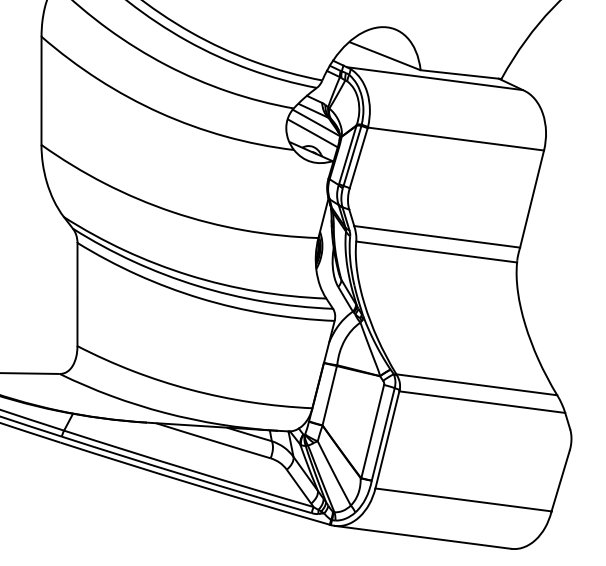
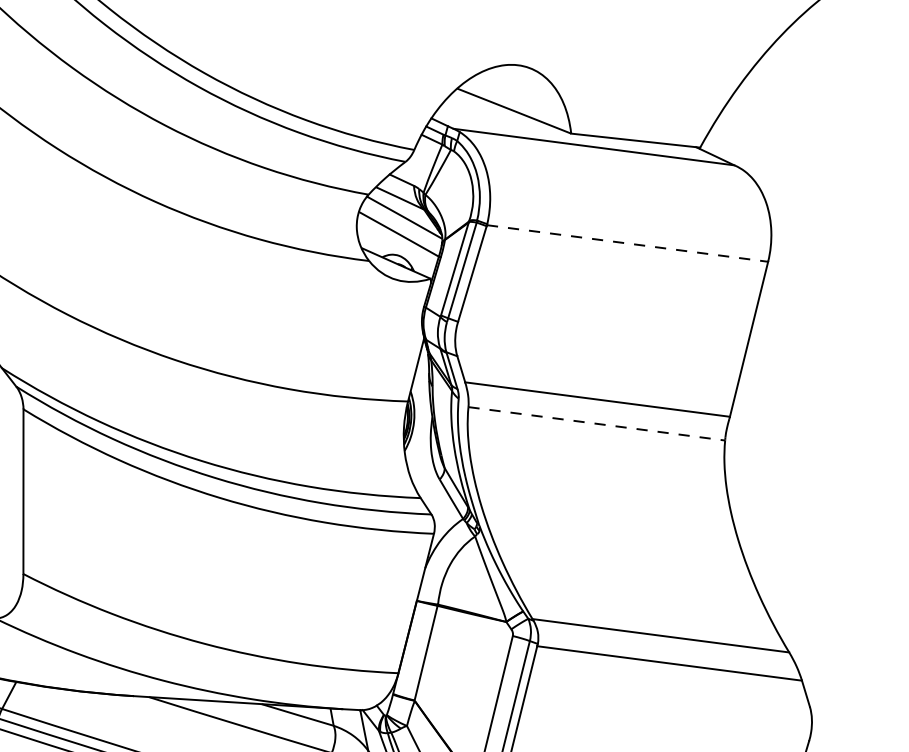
line: (455, 139) -> (626, 244), solid -> dashed
line: (437, 252) -> (598, 424), solid -> dashed

